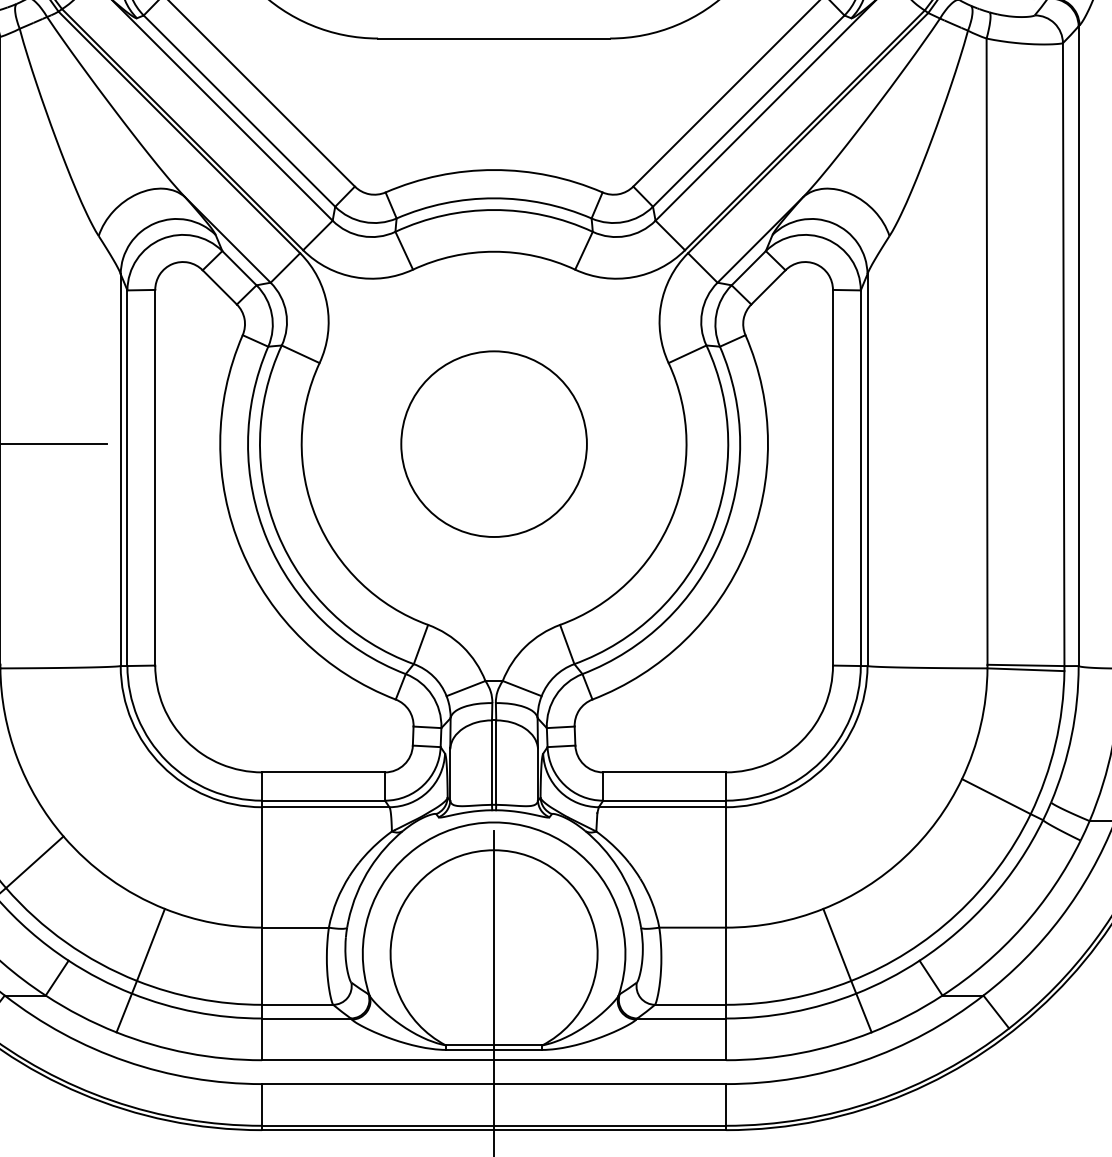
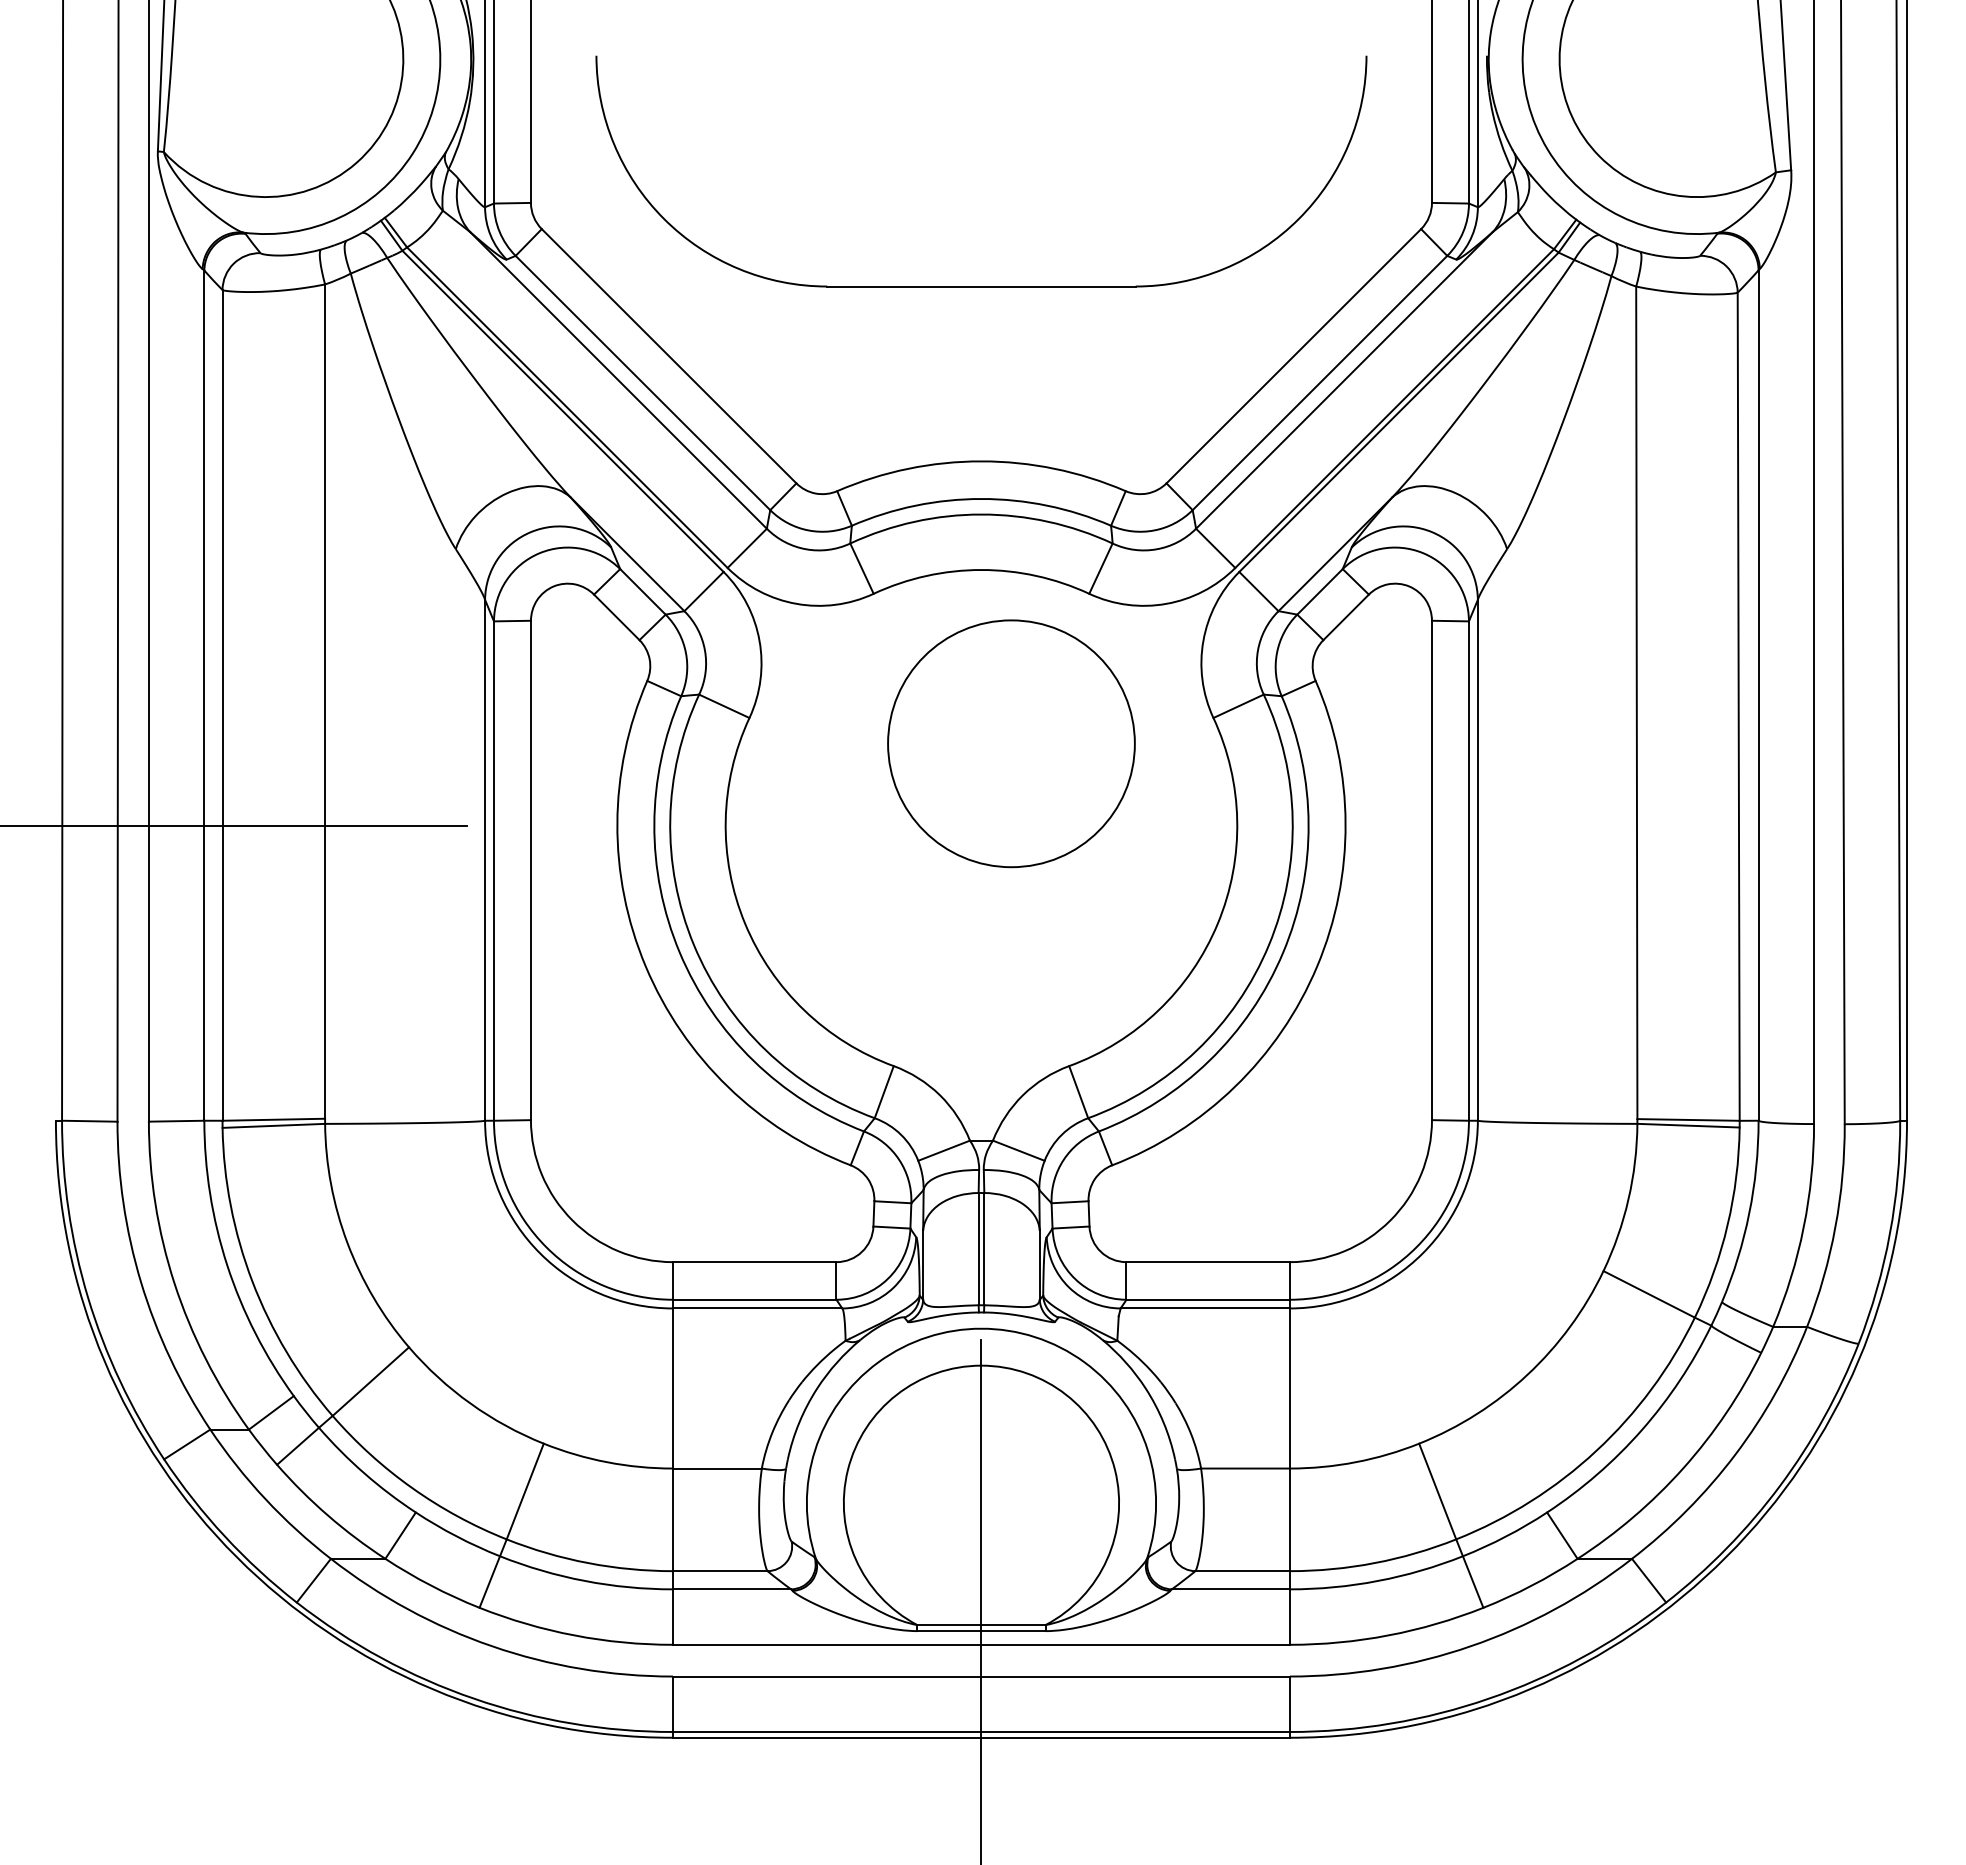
circle: (494, 443) -> (1011, 743), moved

